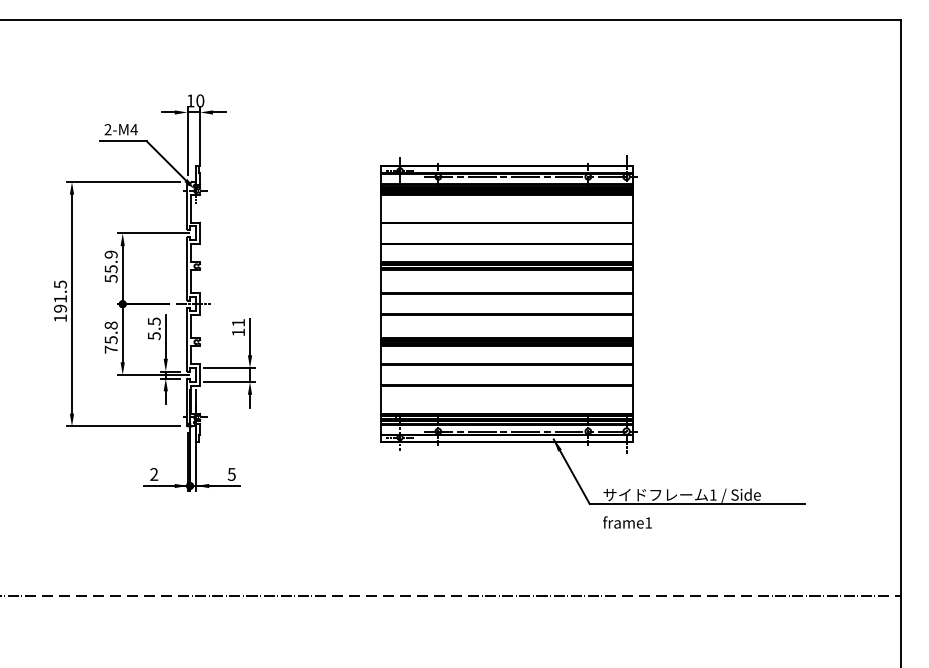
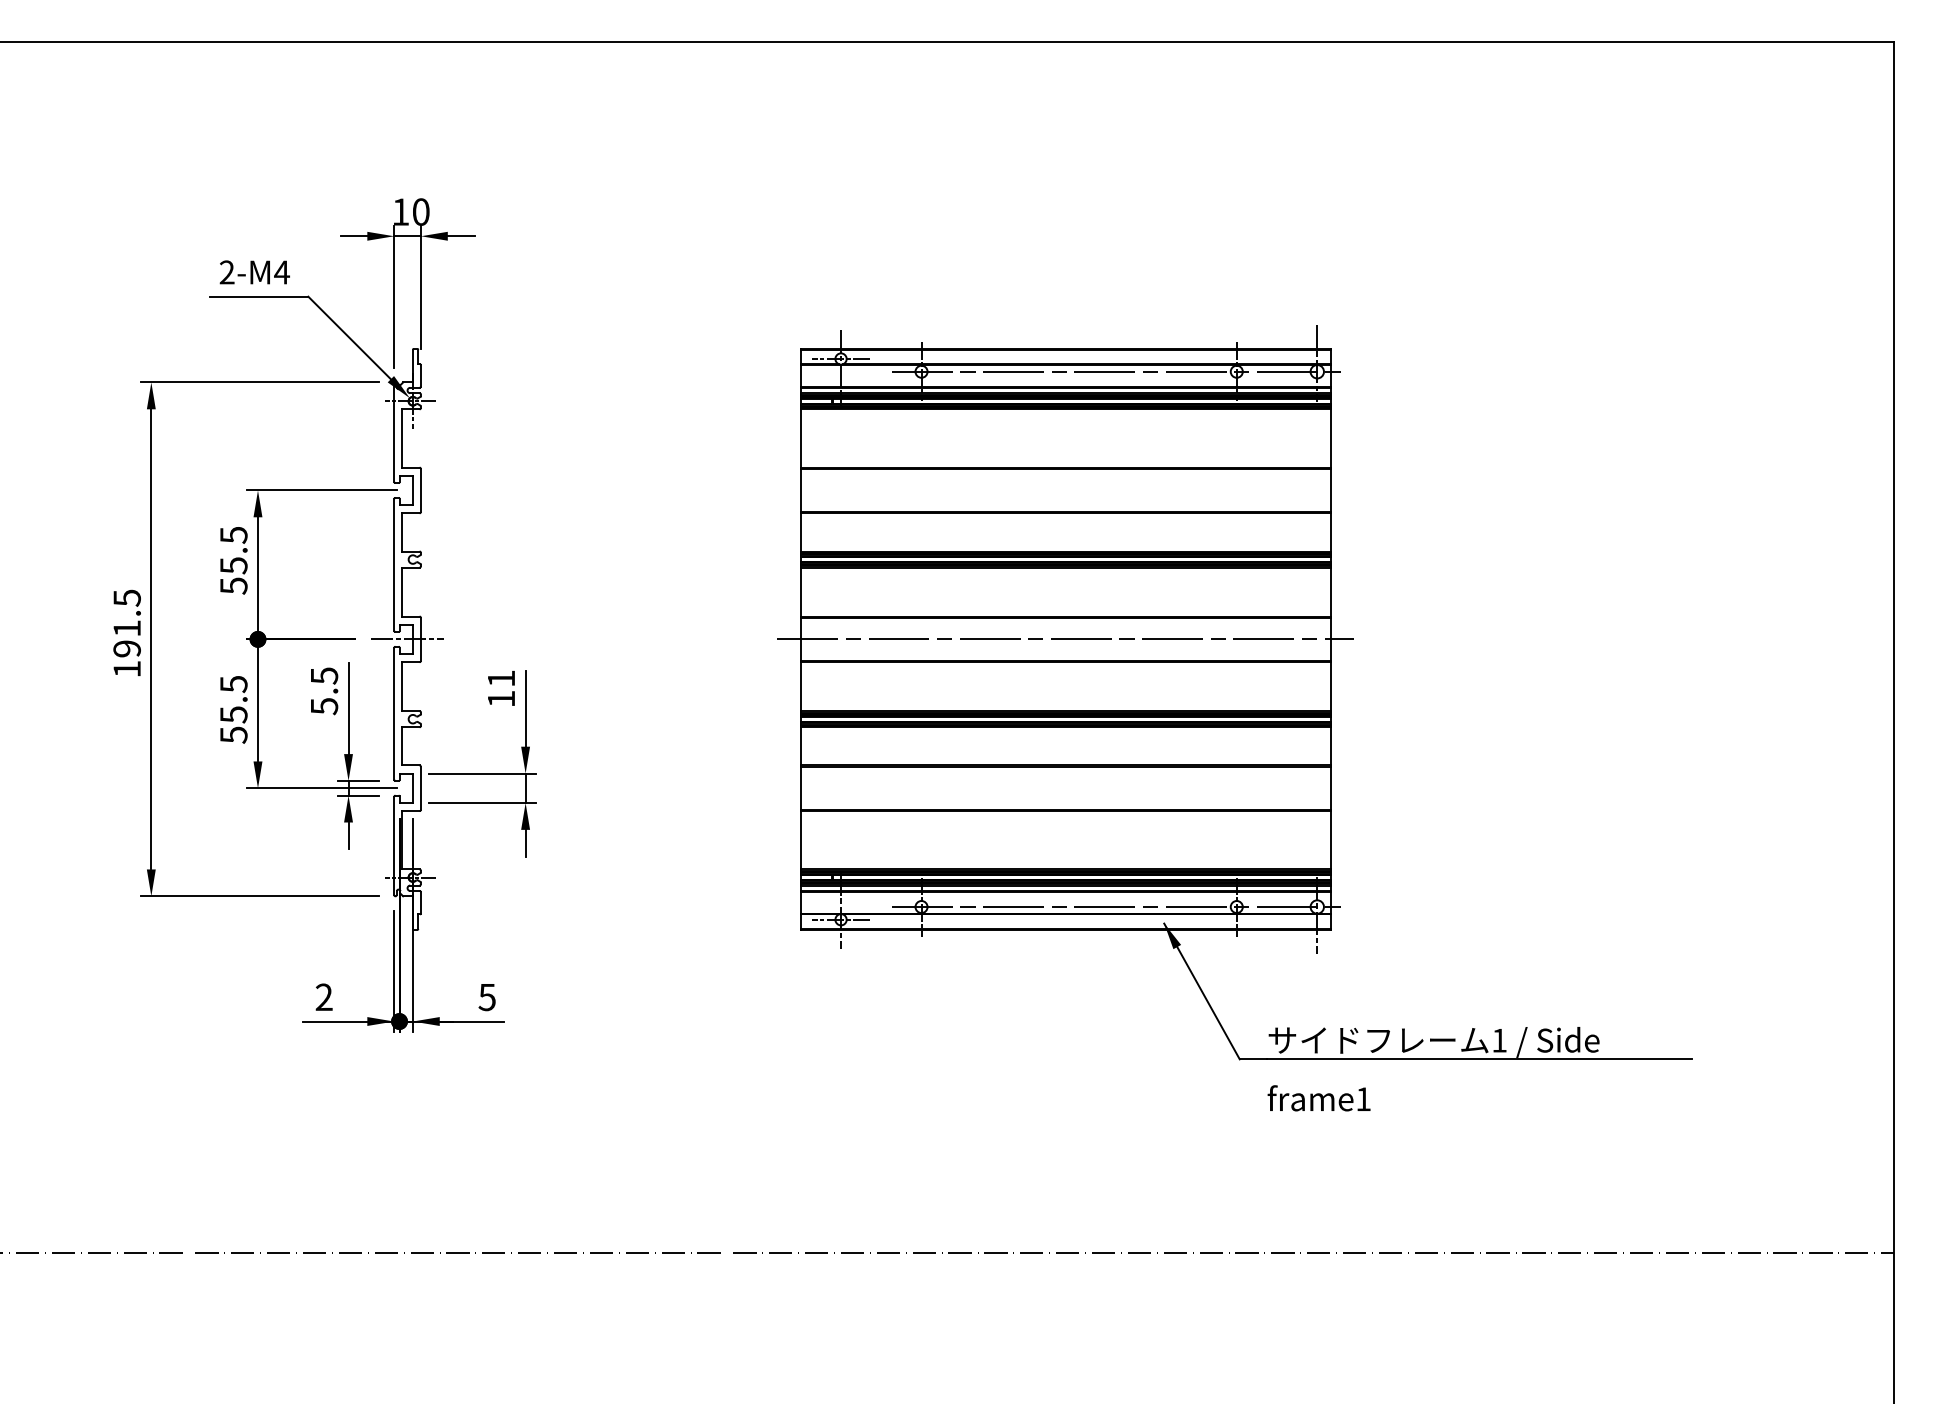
text: (110, 254) -> (232, 534), 55.9 -> 55.5
line: (506, 304) -> (1064, 639), added
text: (110, 337) -> (232, 709), 75.8 -> 55.5

